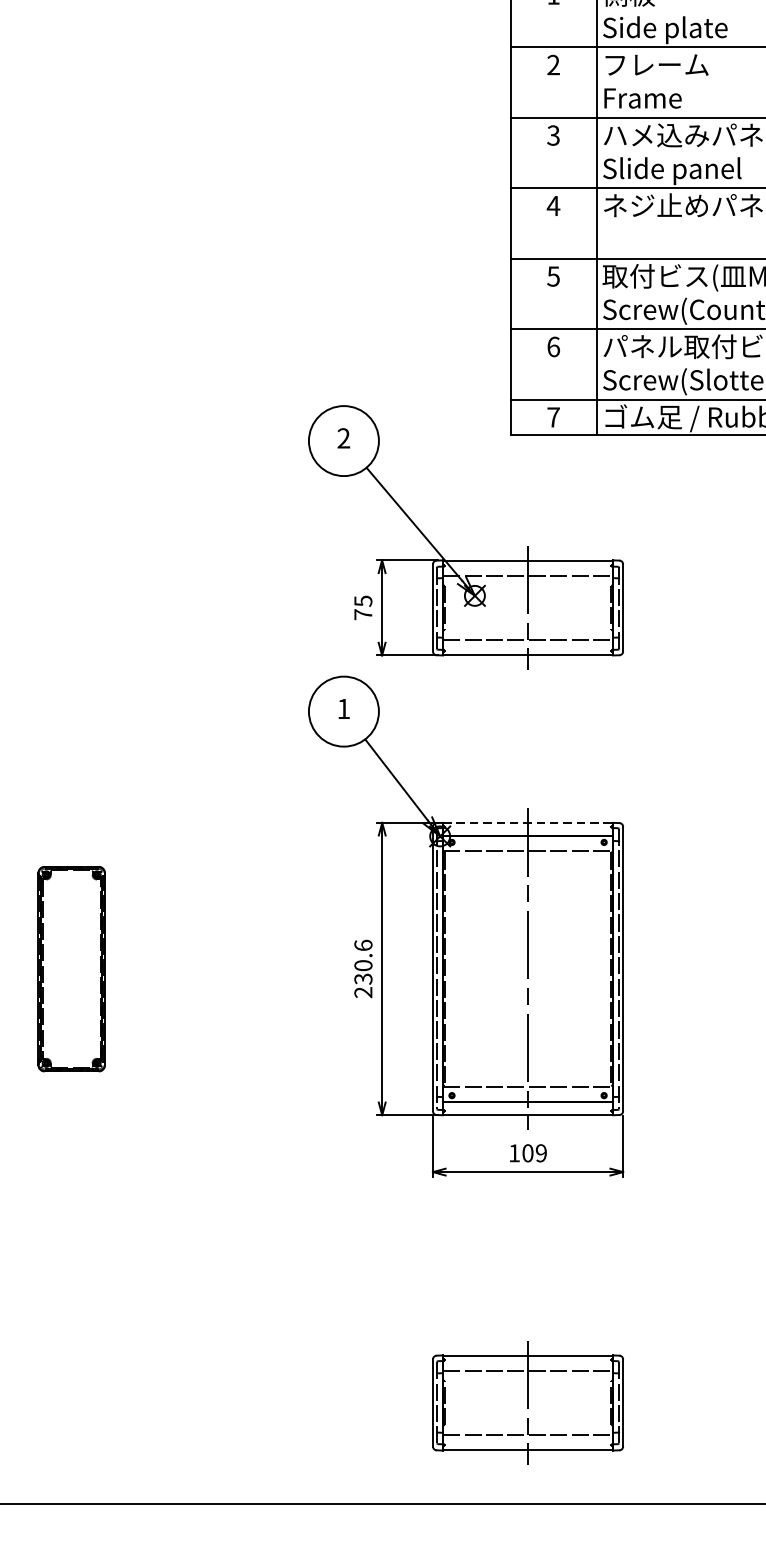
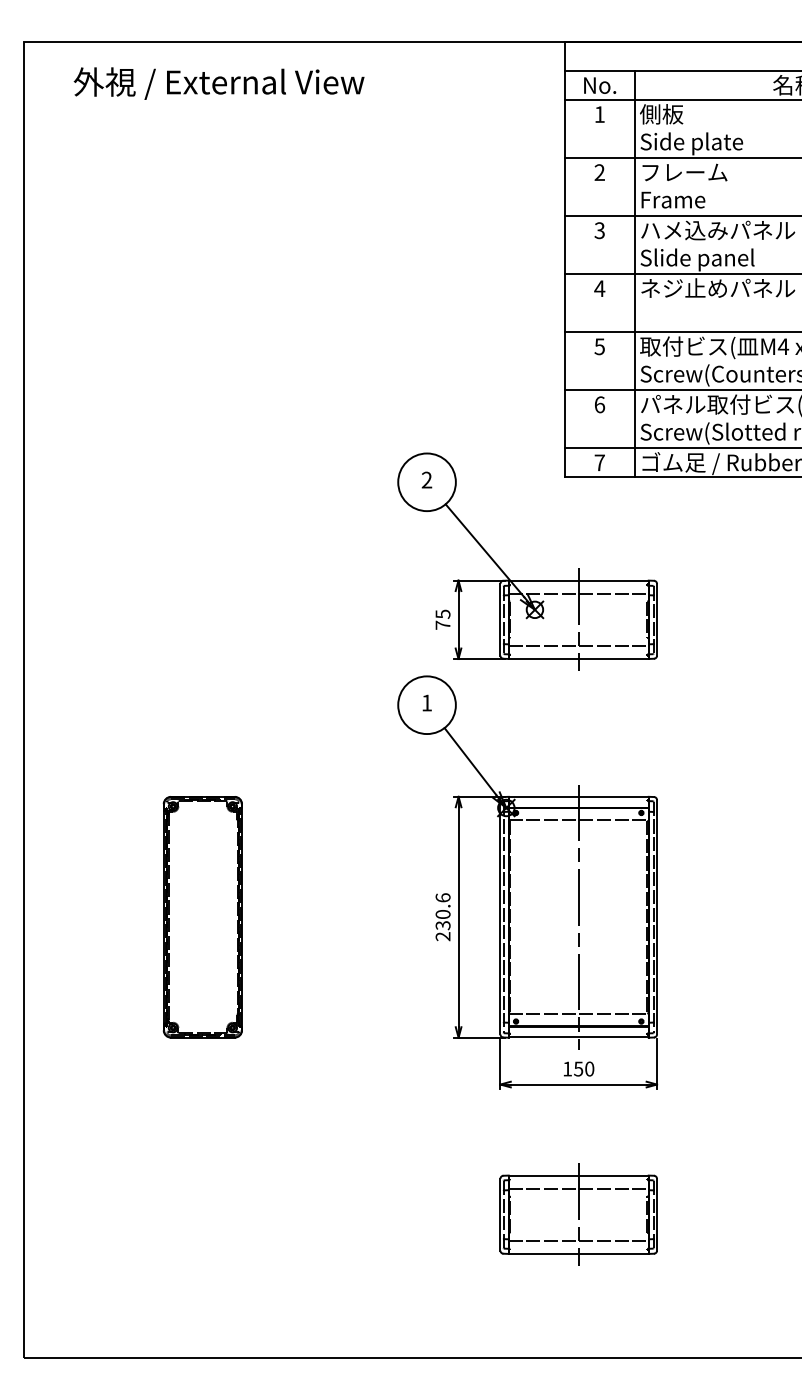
line: (527, 823) -> (578, 797), dashed -> solid
part: (71, 969) -> (202, 917), size x1.43
text: (535, 1152) -> (584, 1068), 109 -> 150
part: (527, 1402) -> (578, 1214), moved

